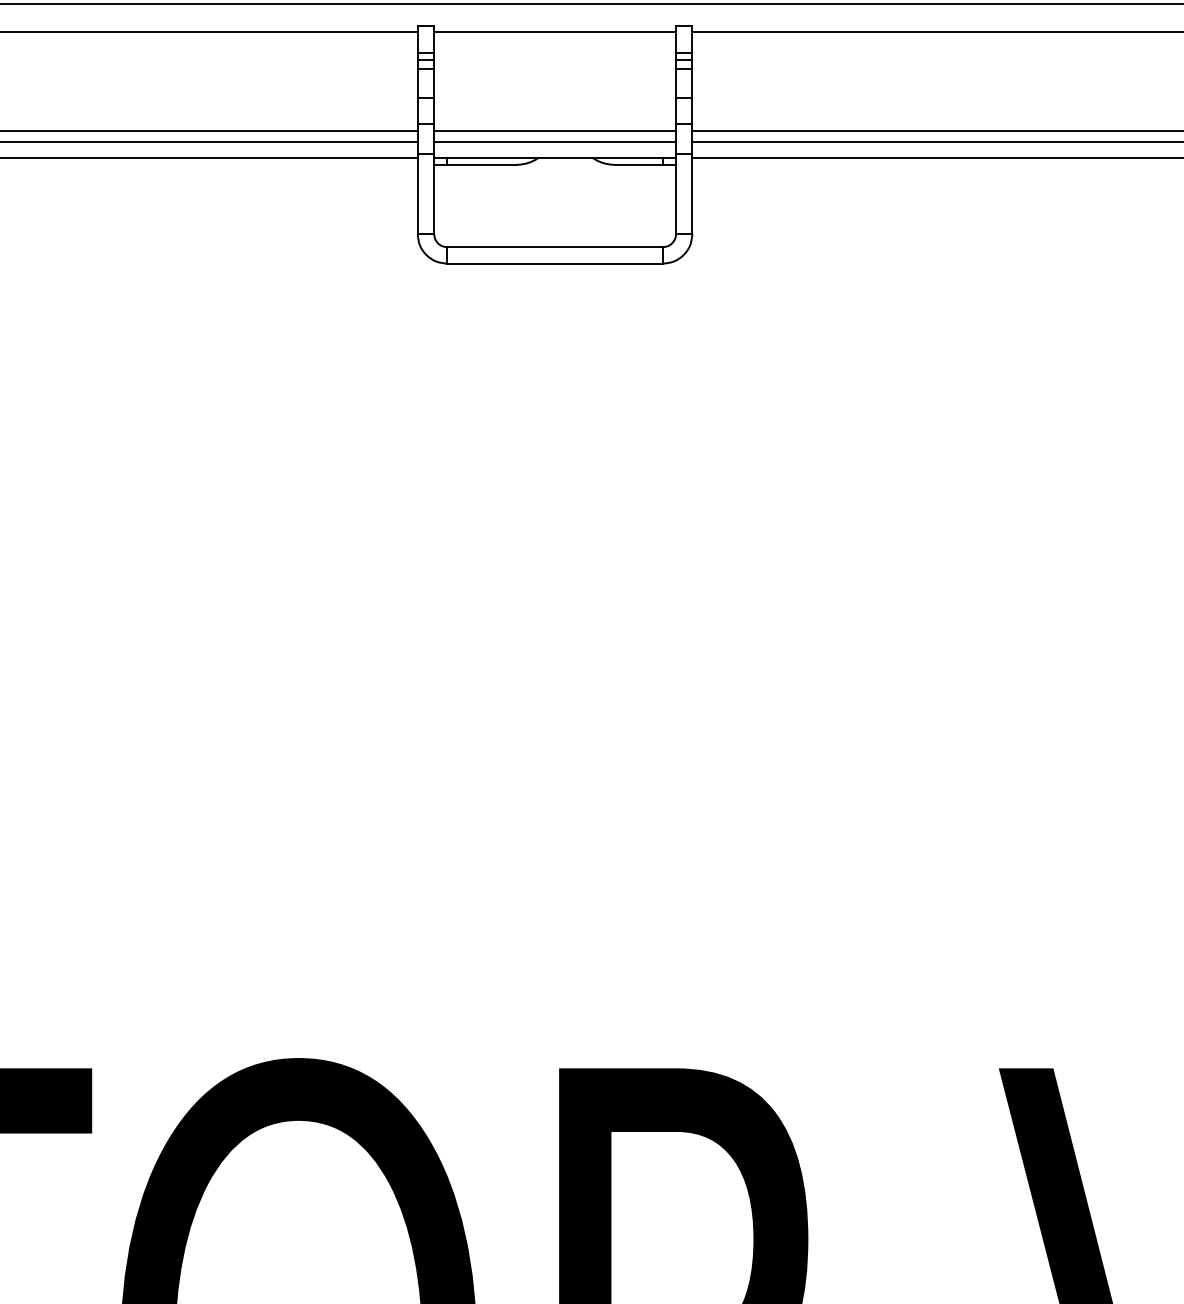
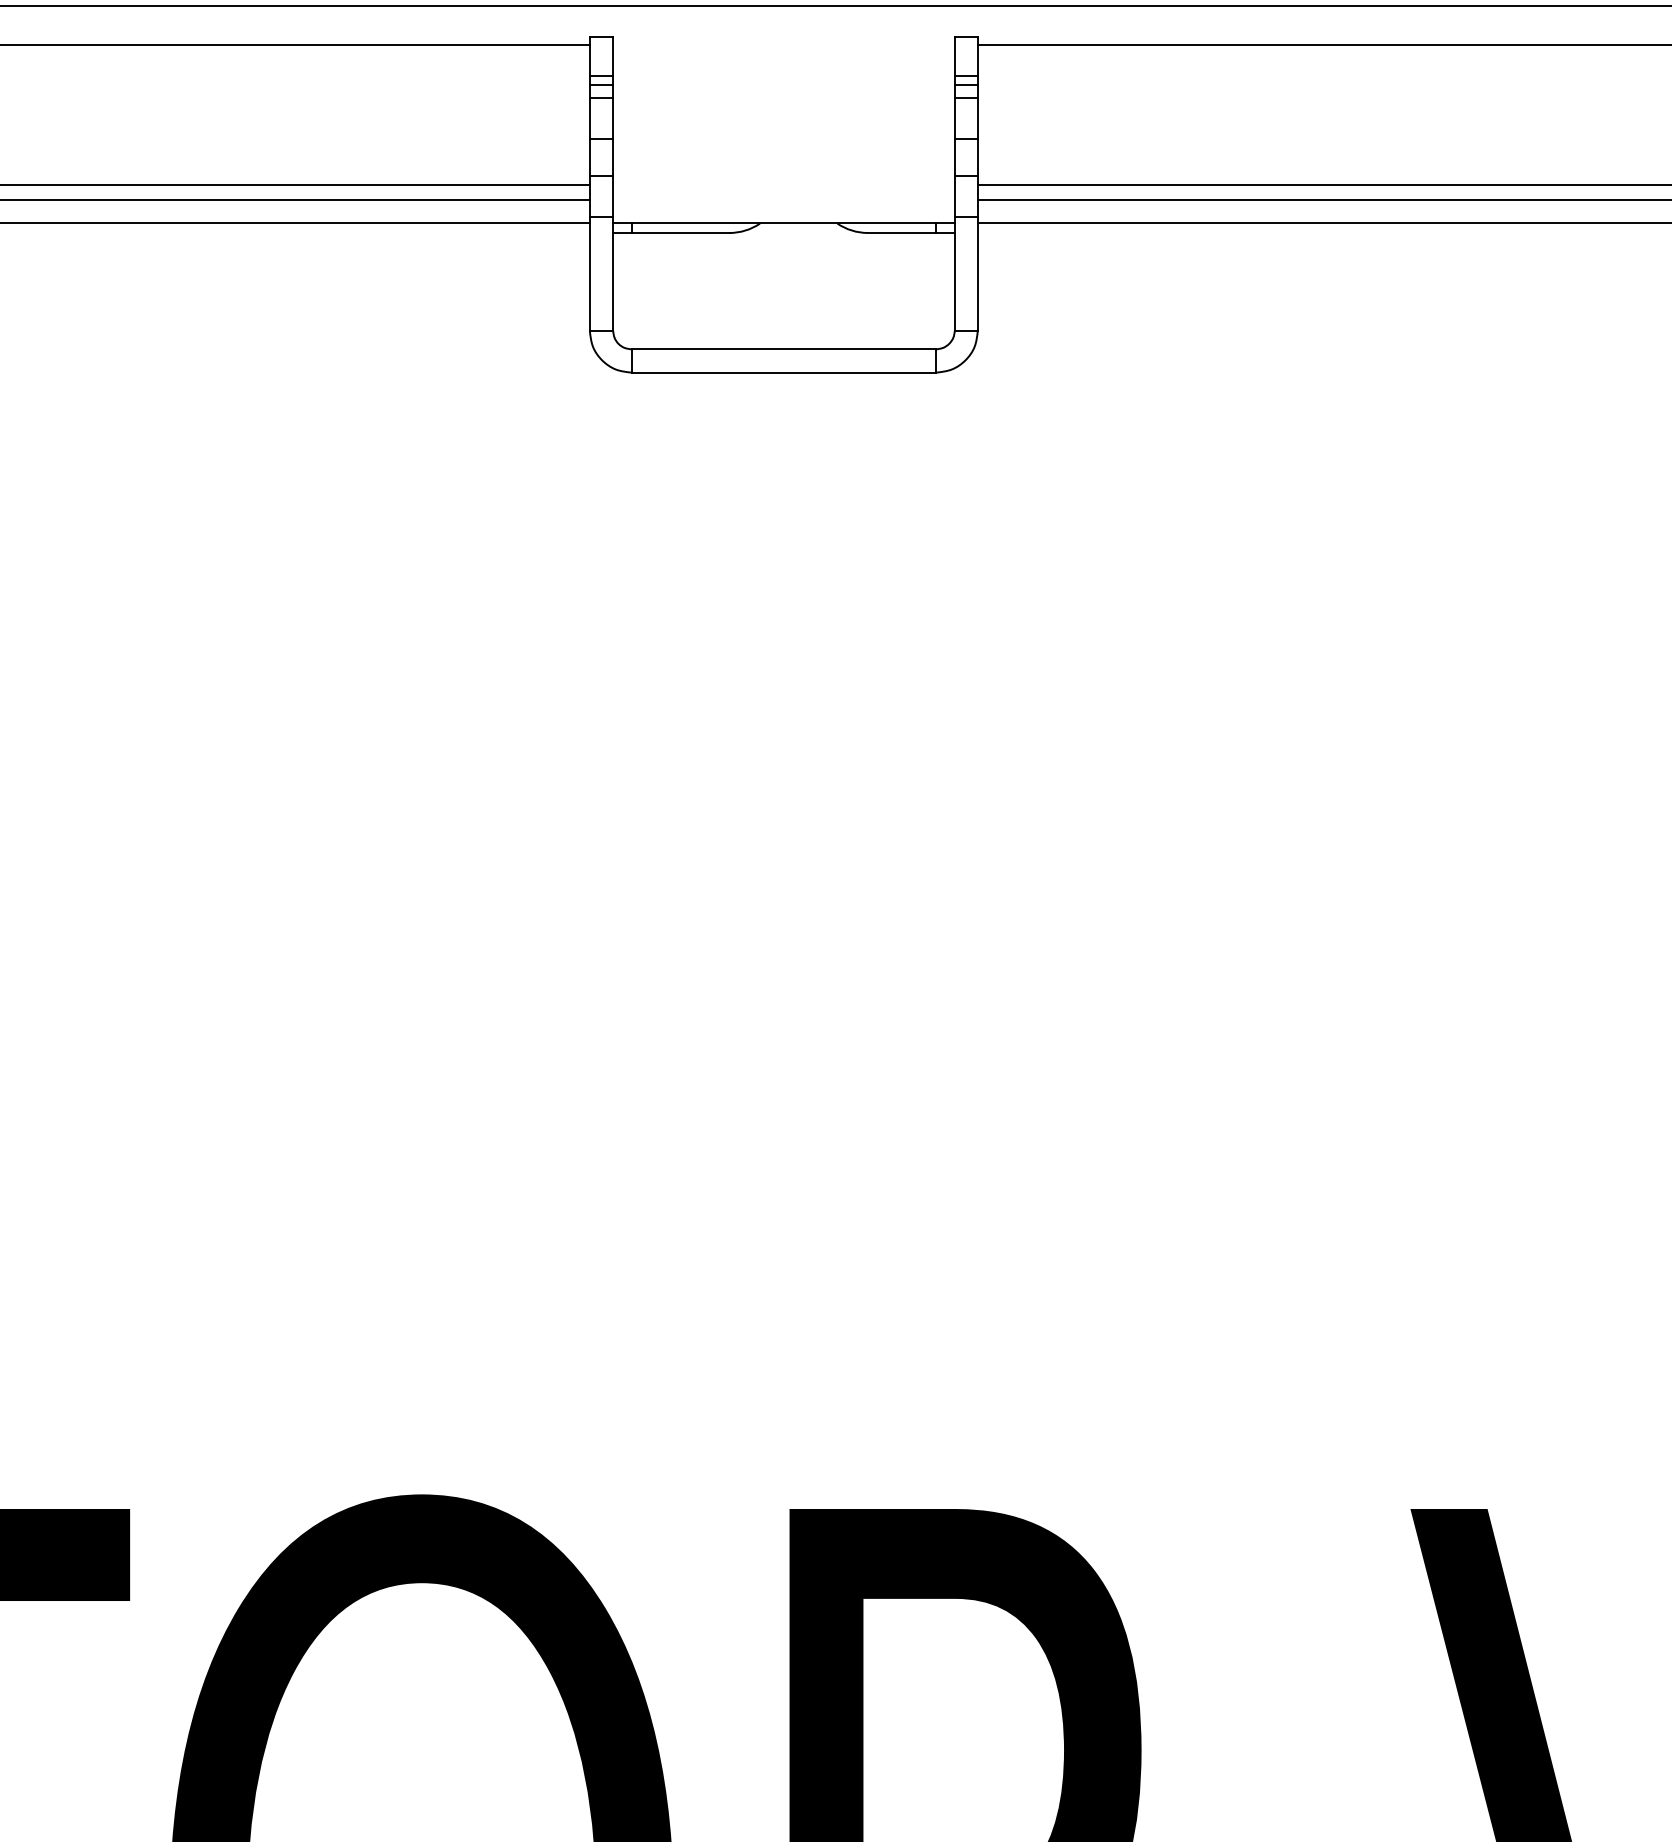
line: (554, 31) -> (783, 44), removed
line: (554, 130) -> (783, 184), removed
line: (554, 141) -> (783, 200), removed

